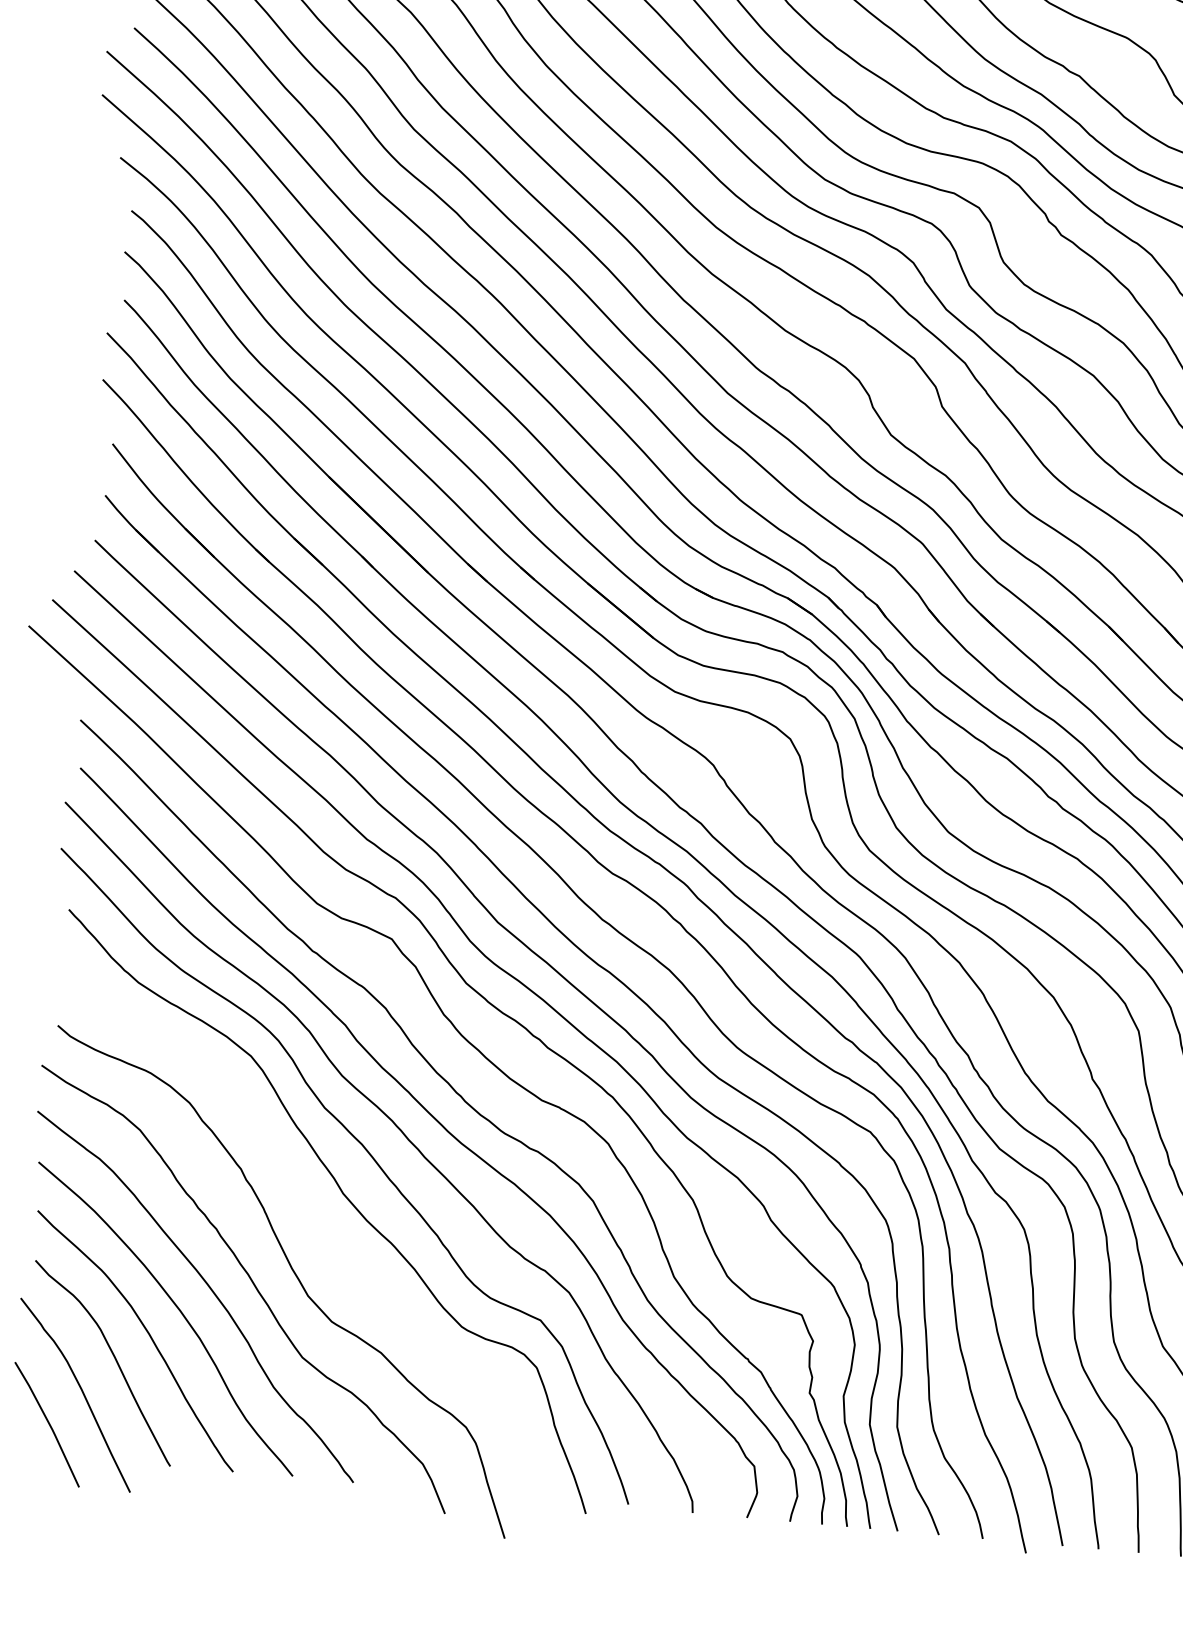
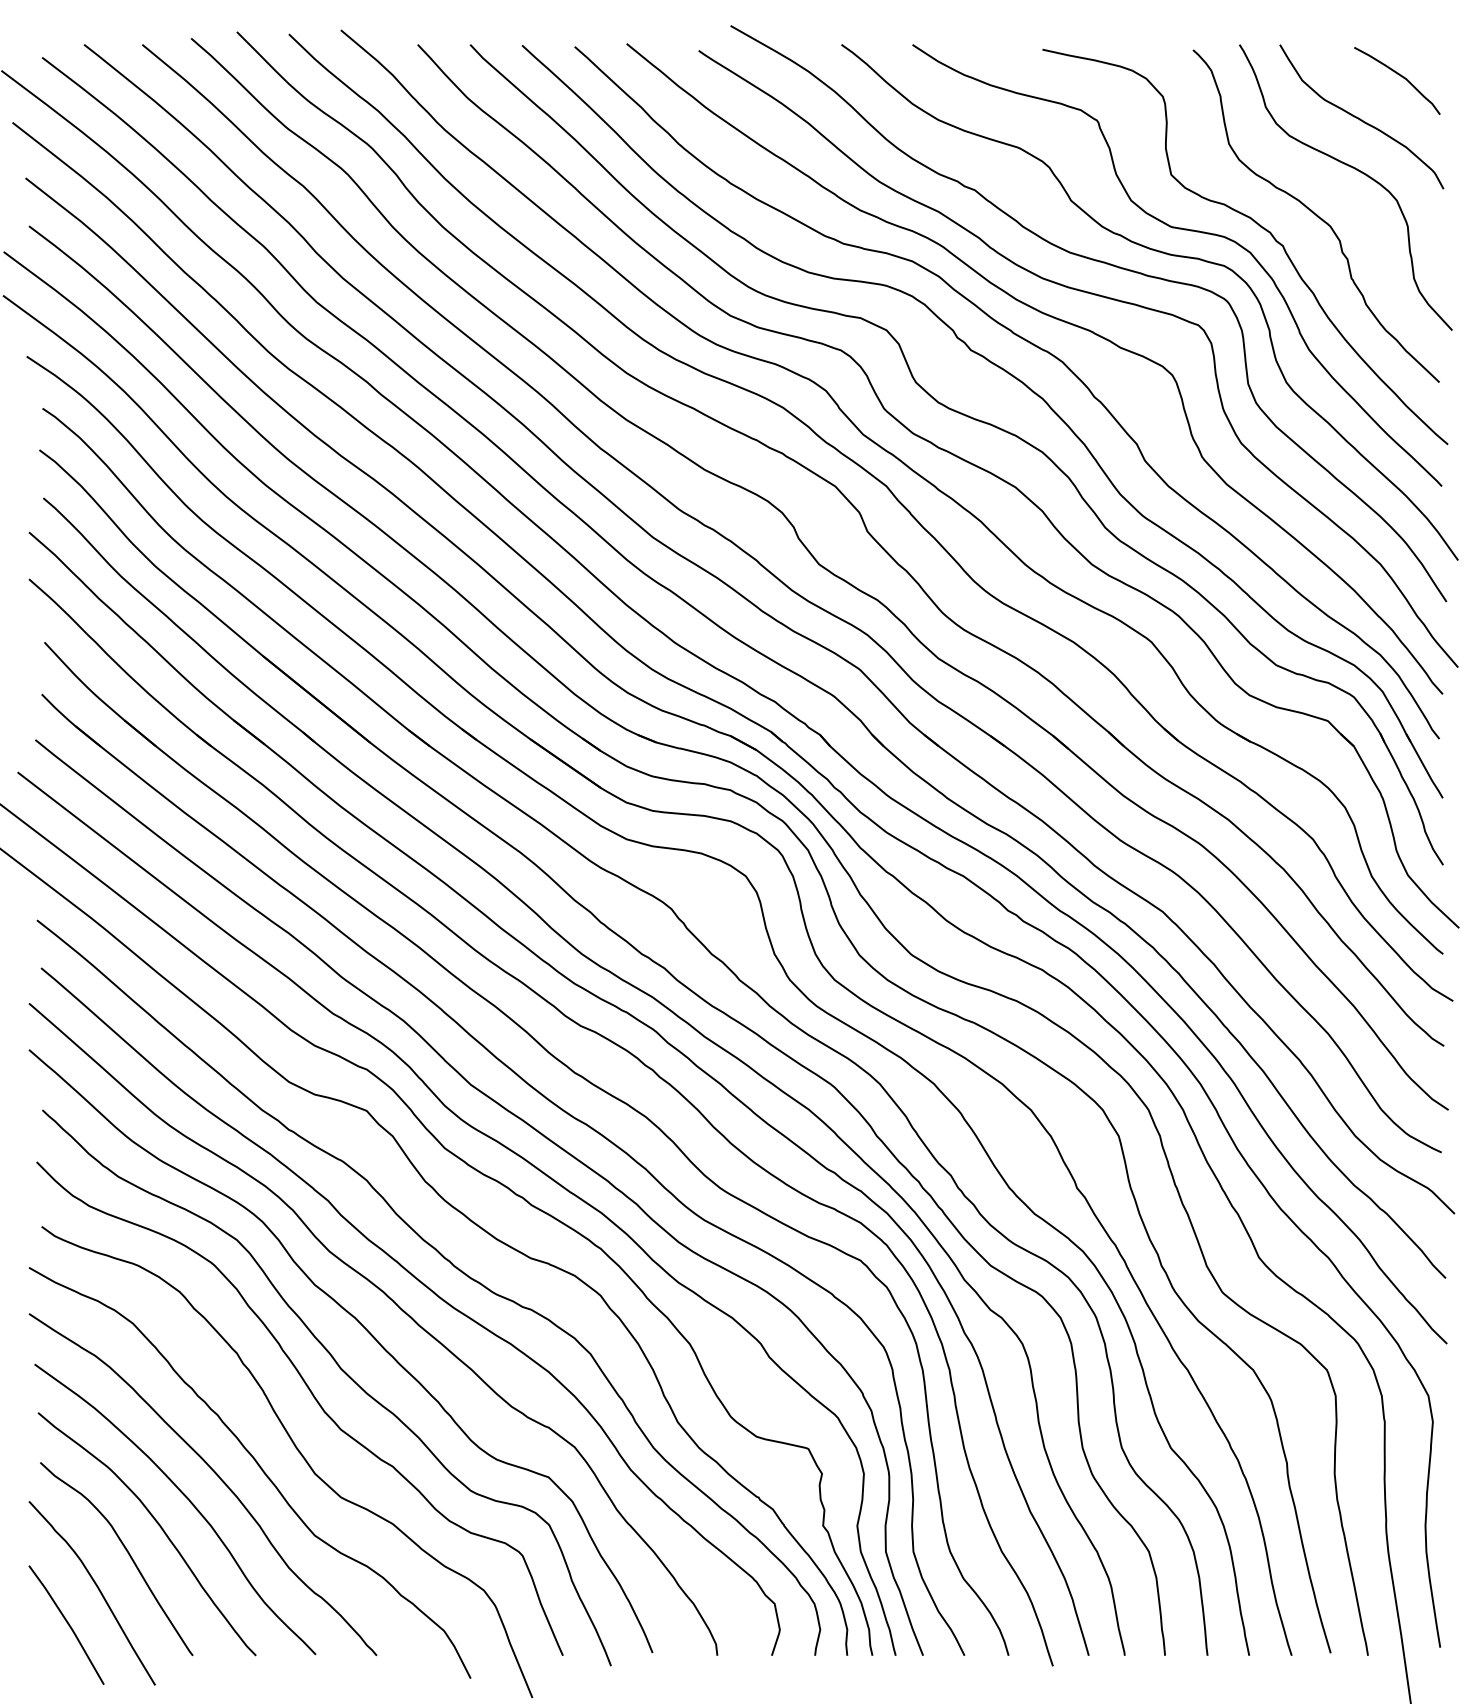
curve: (314, 1221) -> (314, 1399), added

